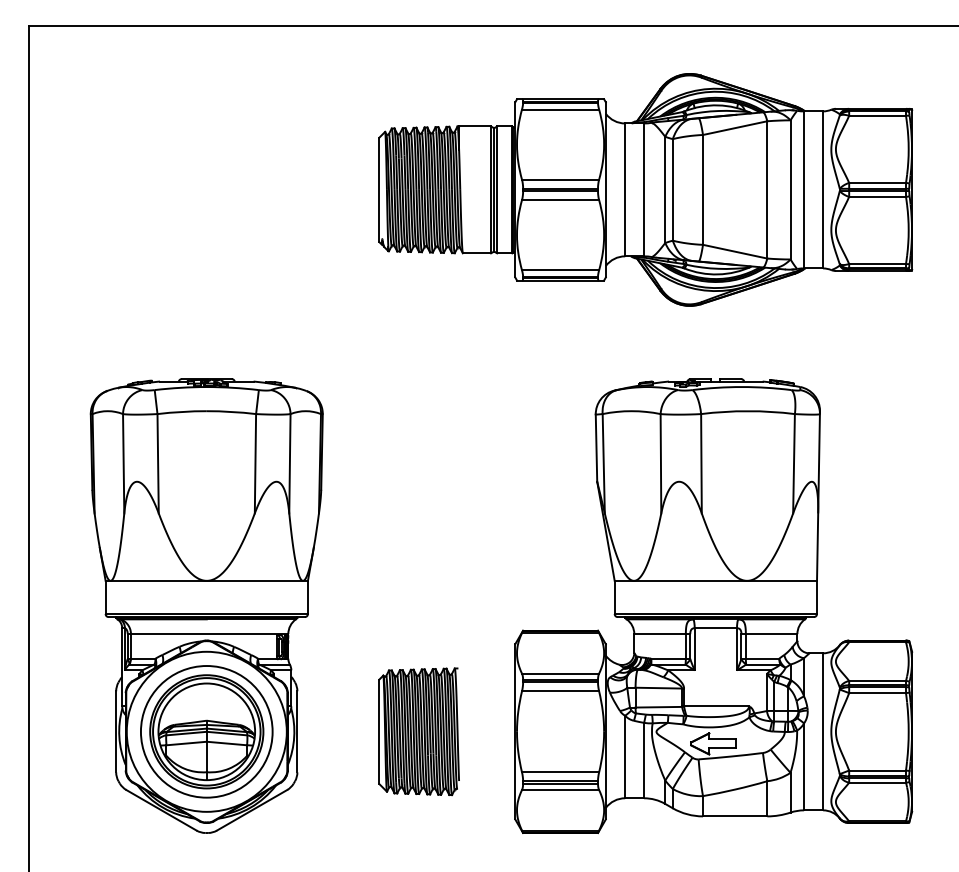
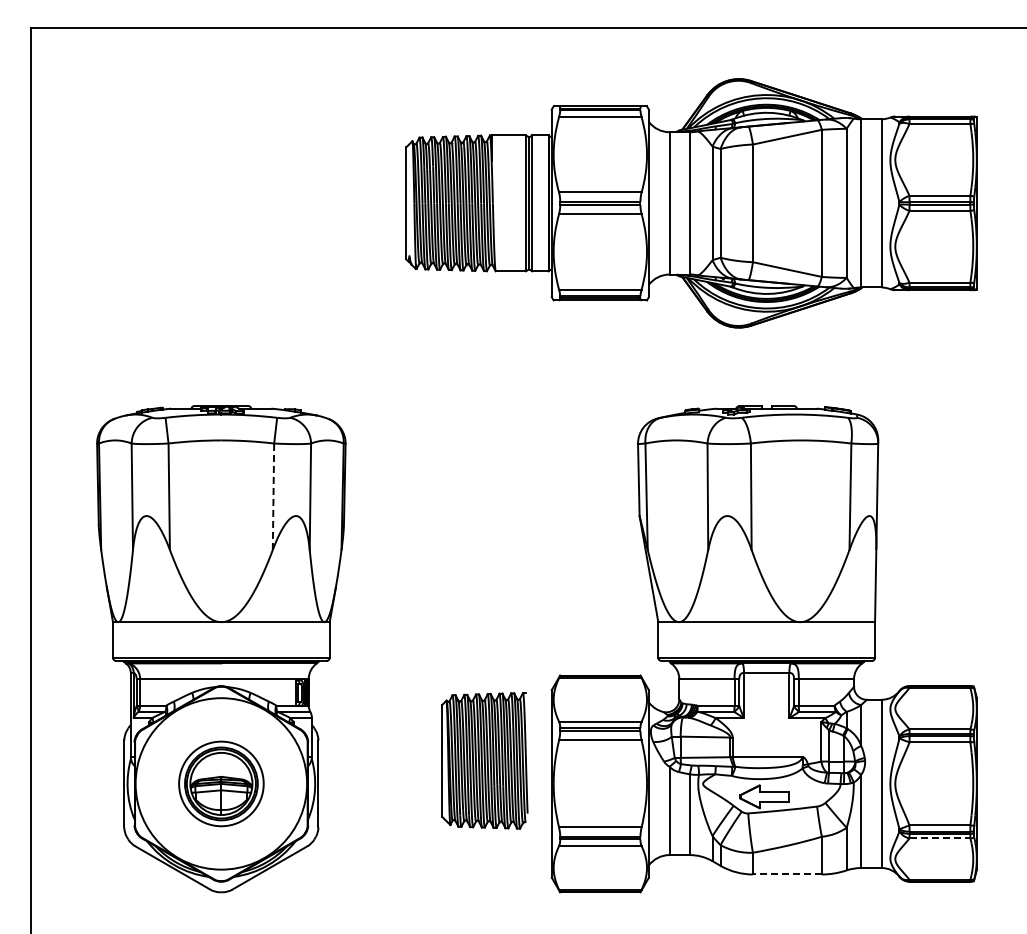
line: (255, 463) -> (273, 496), solid -> dashed
part: (206, 731) -> (221, 783), size x0.6
part: (418, 731) -> (484, 760), moved
line: (878, 782) -> (940, 838), solid -> dashed
line: (734, 816) -> (786, 874), solid -> dashed

